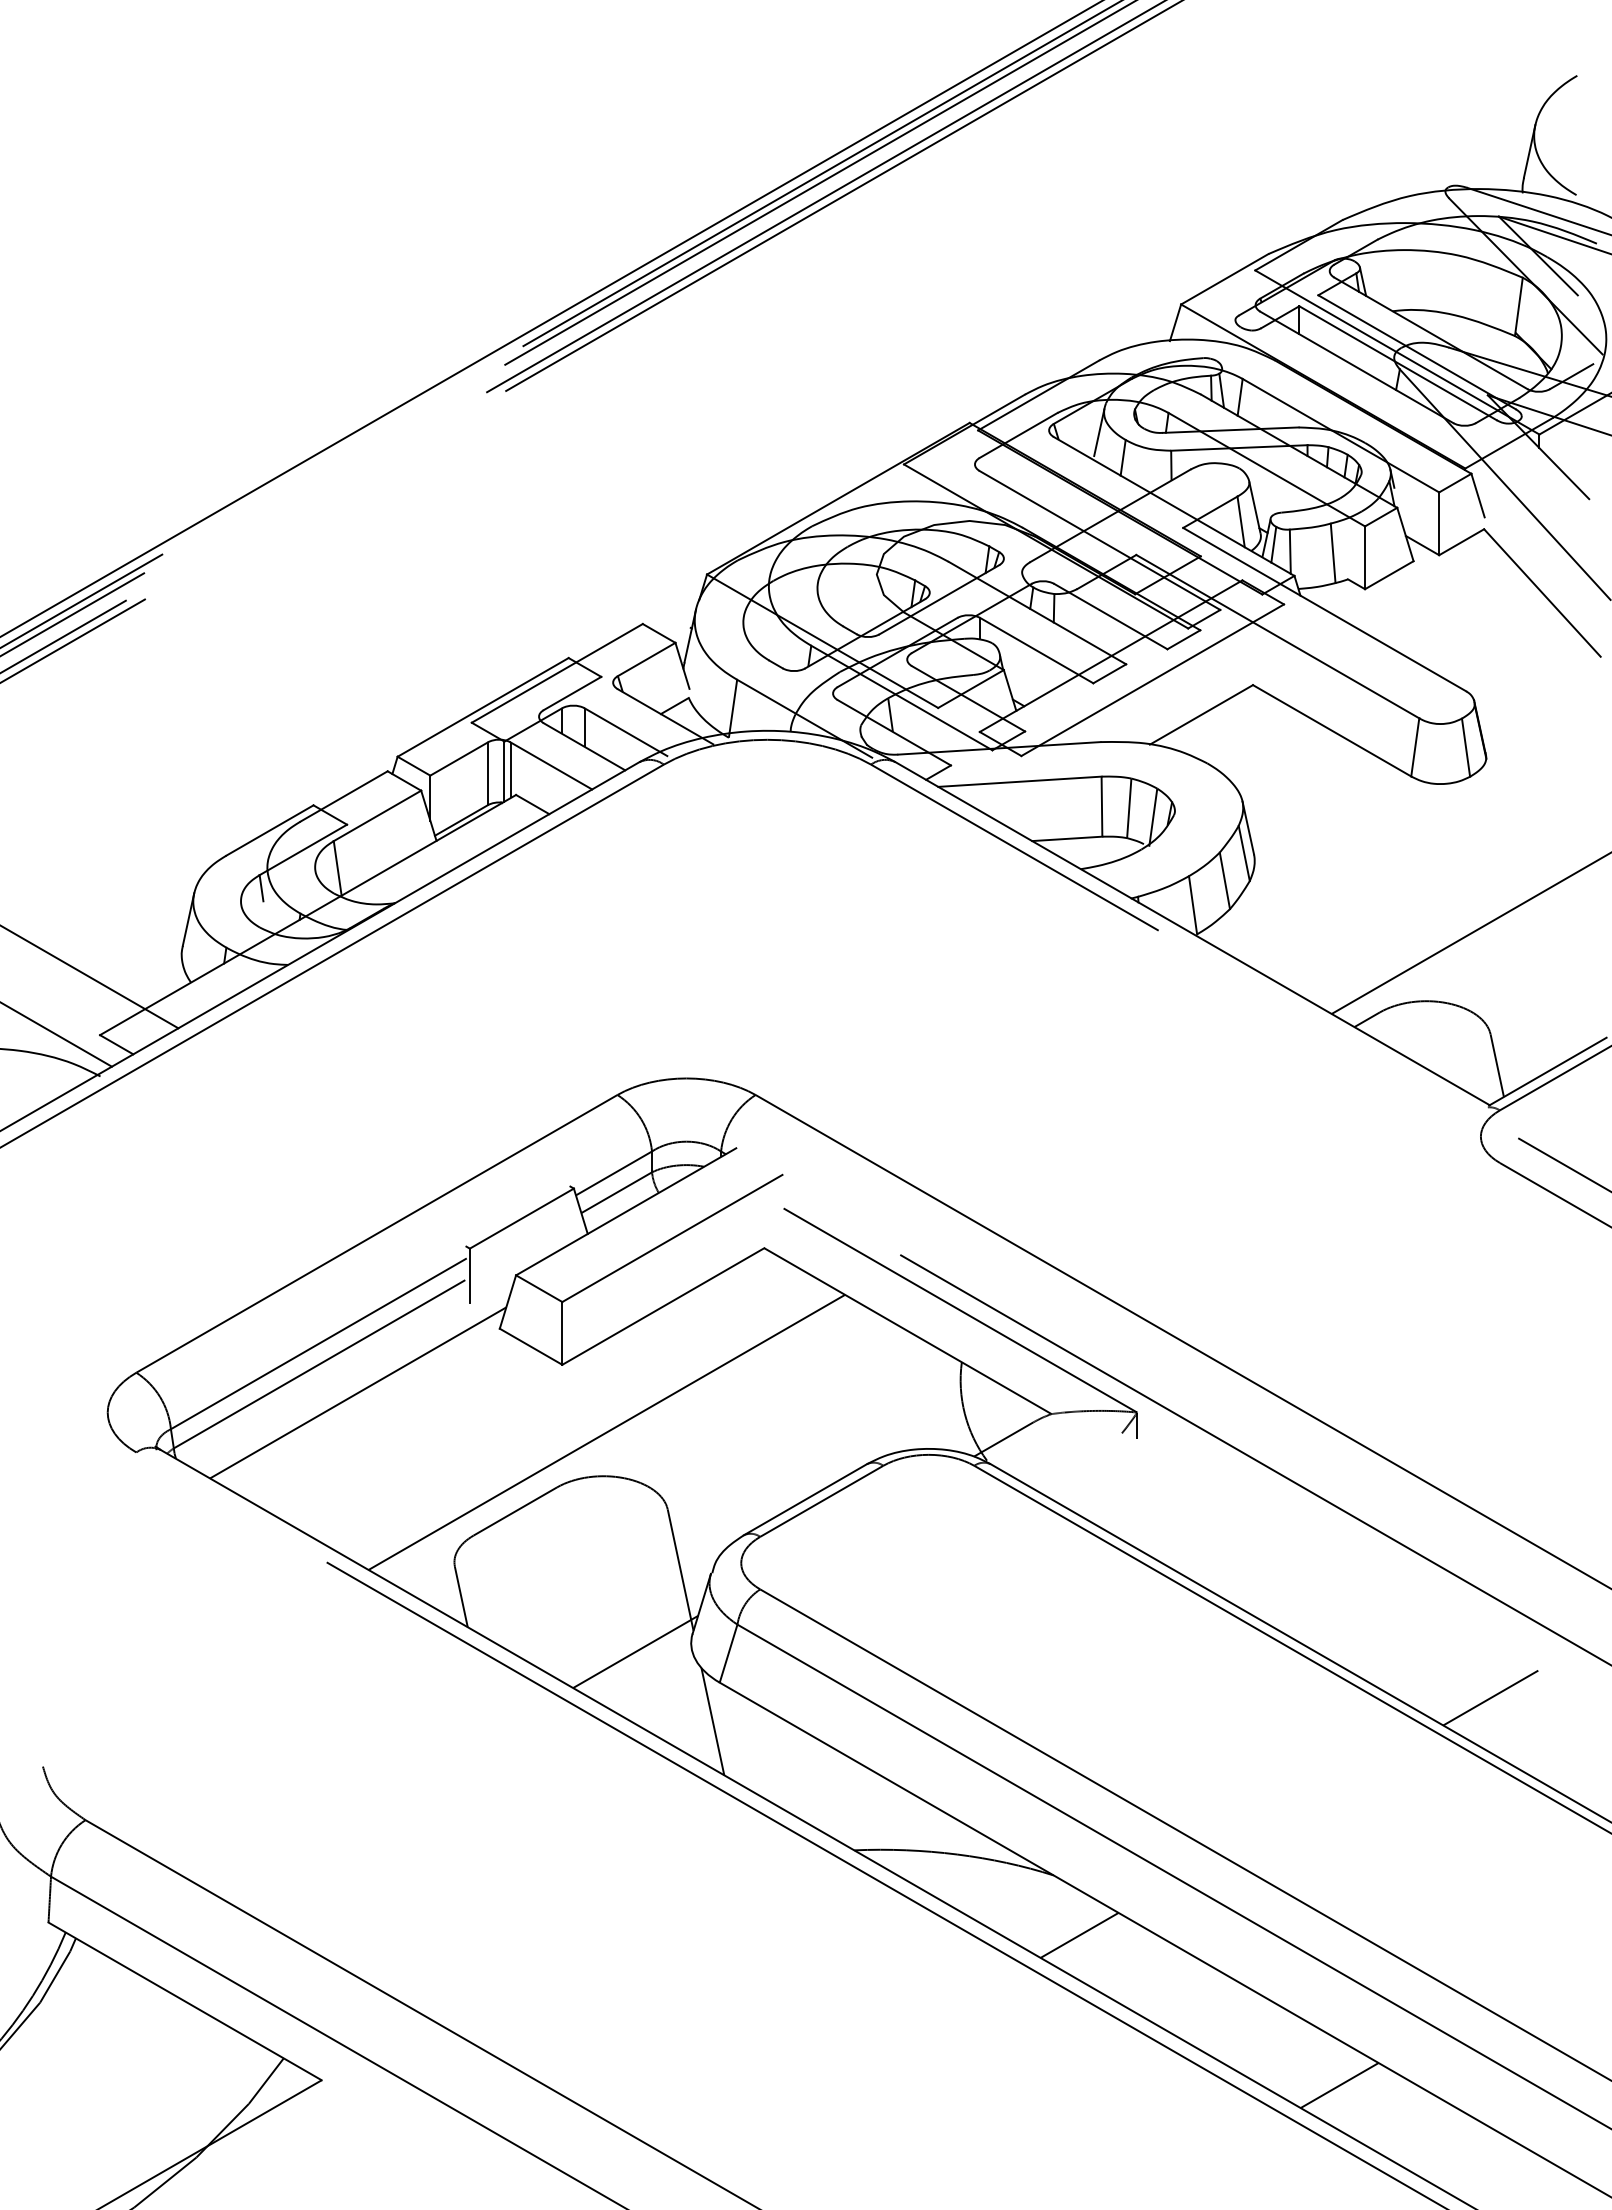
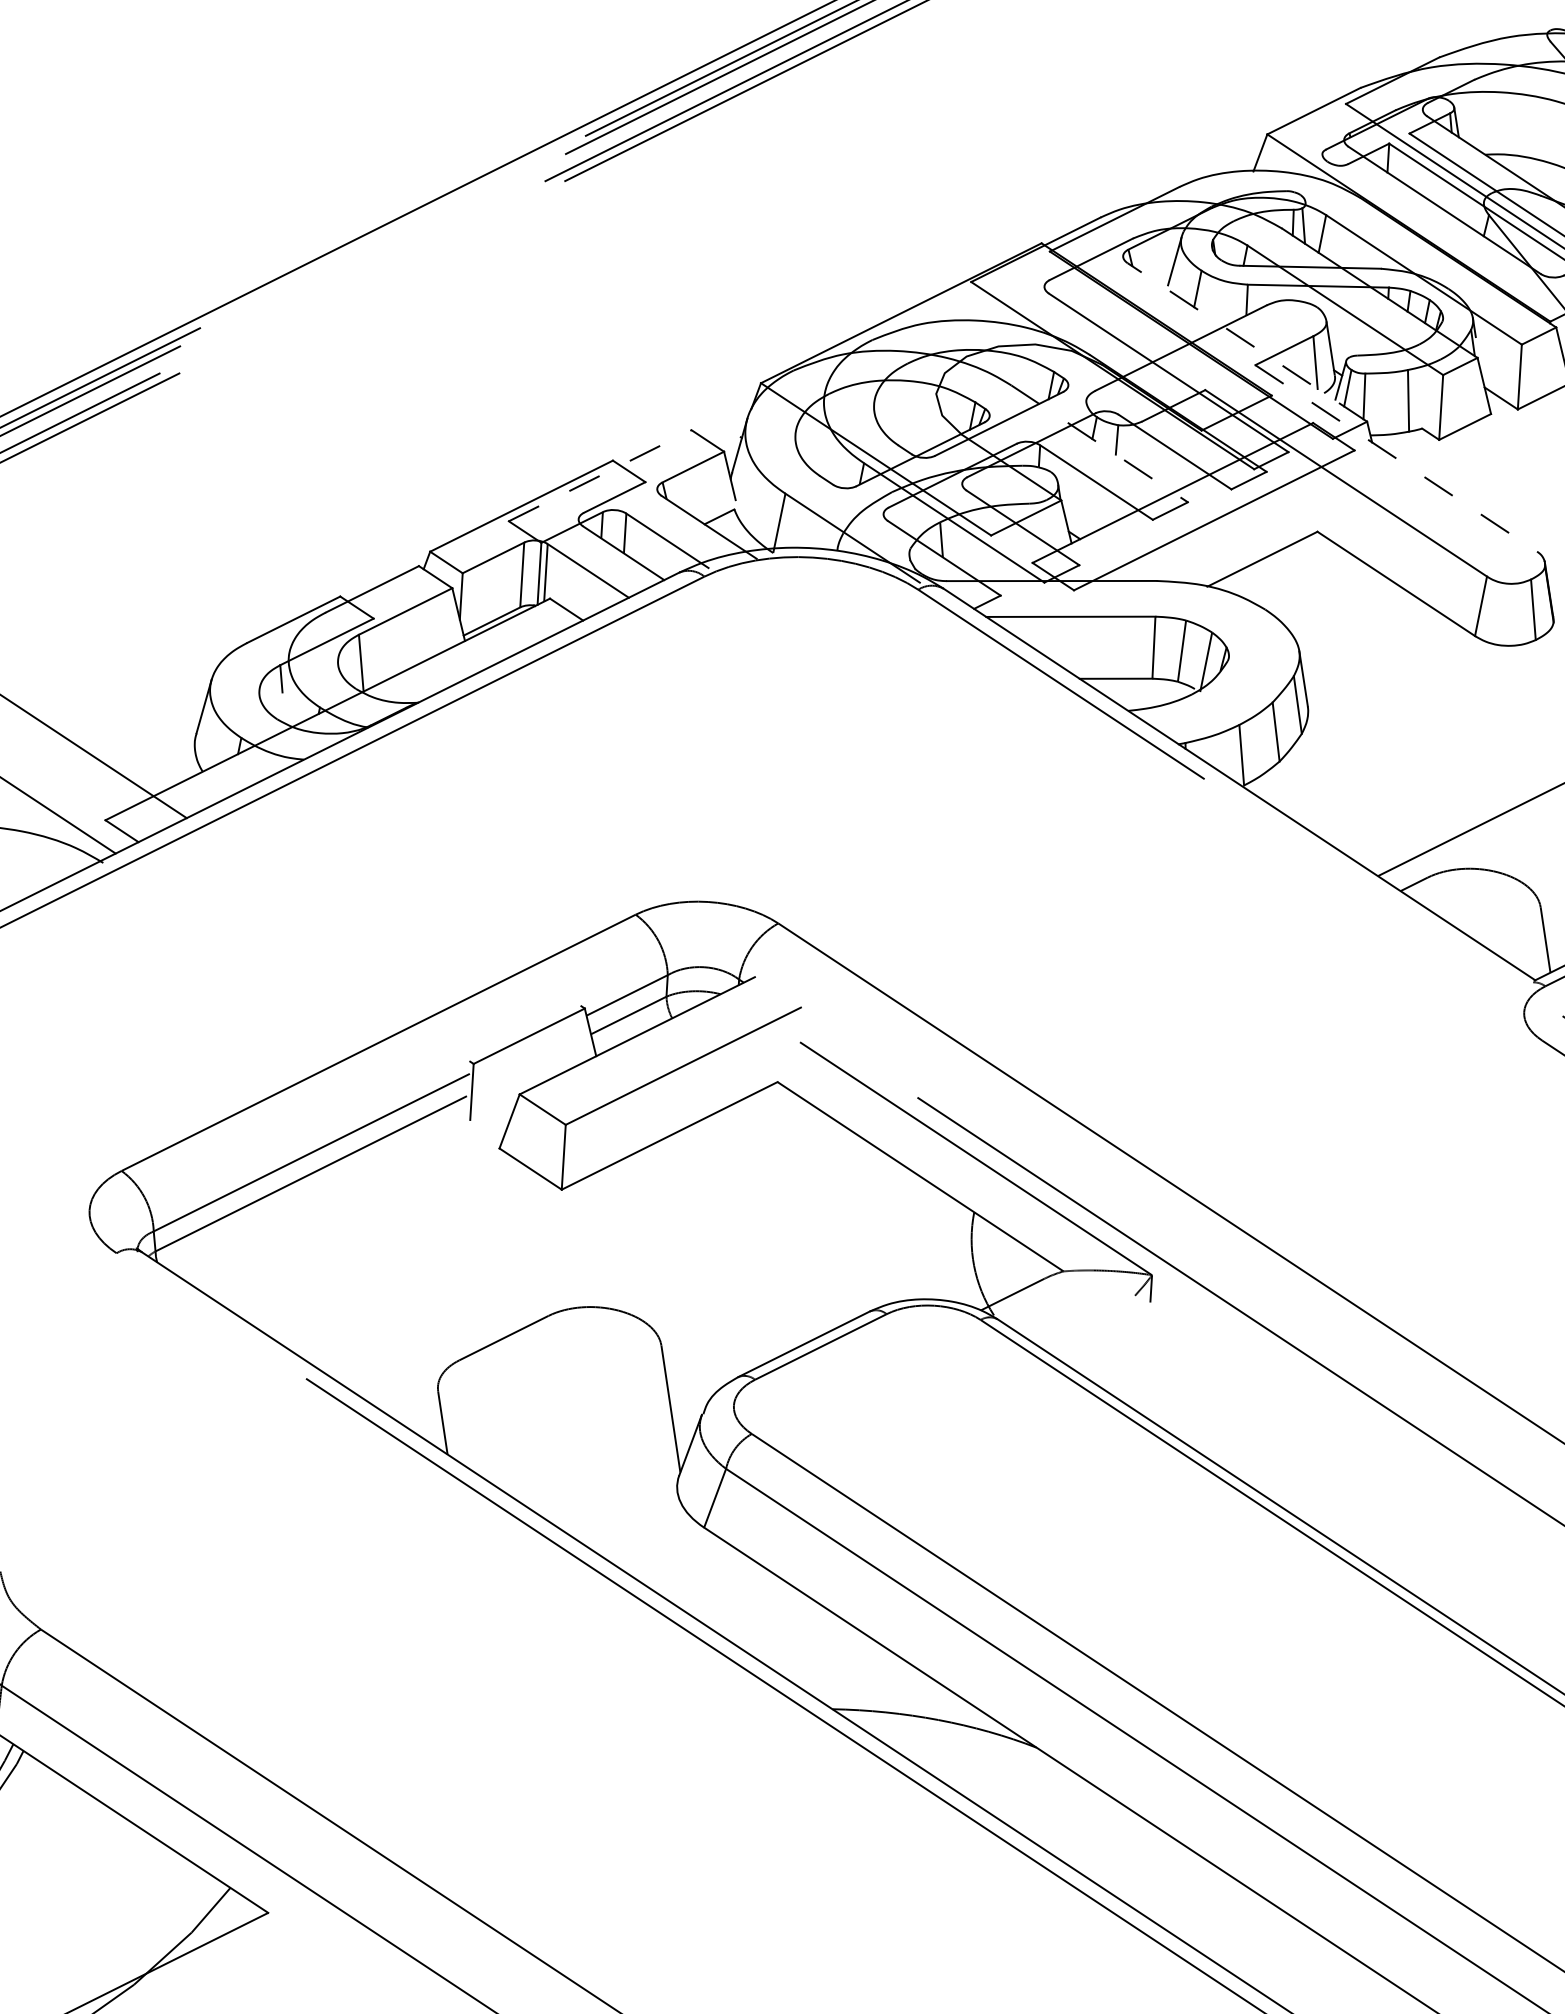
line: (1174, 506) -> (1247, 342), solid -> dashed
line: (1325, 609) -> (1397, 458), solid -> dashed
line: (1037, 613) -> (1099, 444), solid -> dashed
line: (557, 673) -> (600, 475), solid -> dashed
line: (358, 1392) -> (349, 1205), removed
line: (606, 1431) -> (603, 1261), removed
line: (635, 1651) -> (619, 1490), removed
line: (1490, 1697) -> (1498, 1591), removed
line: (712, 1721) -> (694, 1567), removed
line: (1079, 1934) -> (1059, 1810), removed
line: (1339, 2085) -> (1318, 1982), removed

